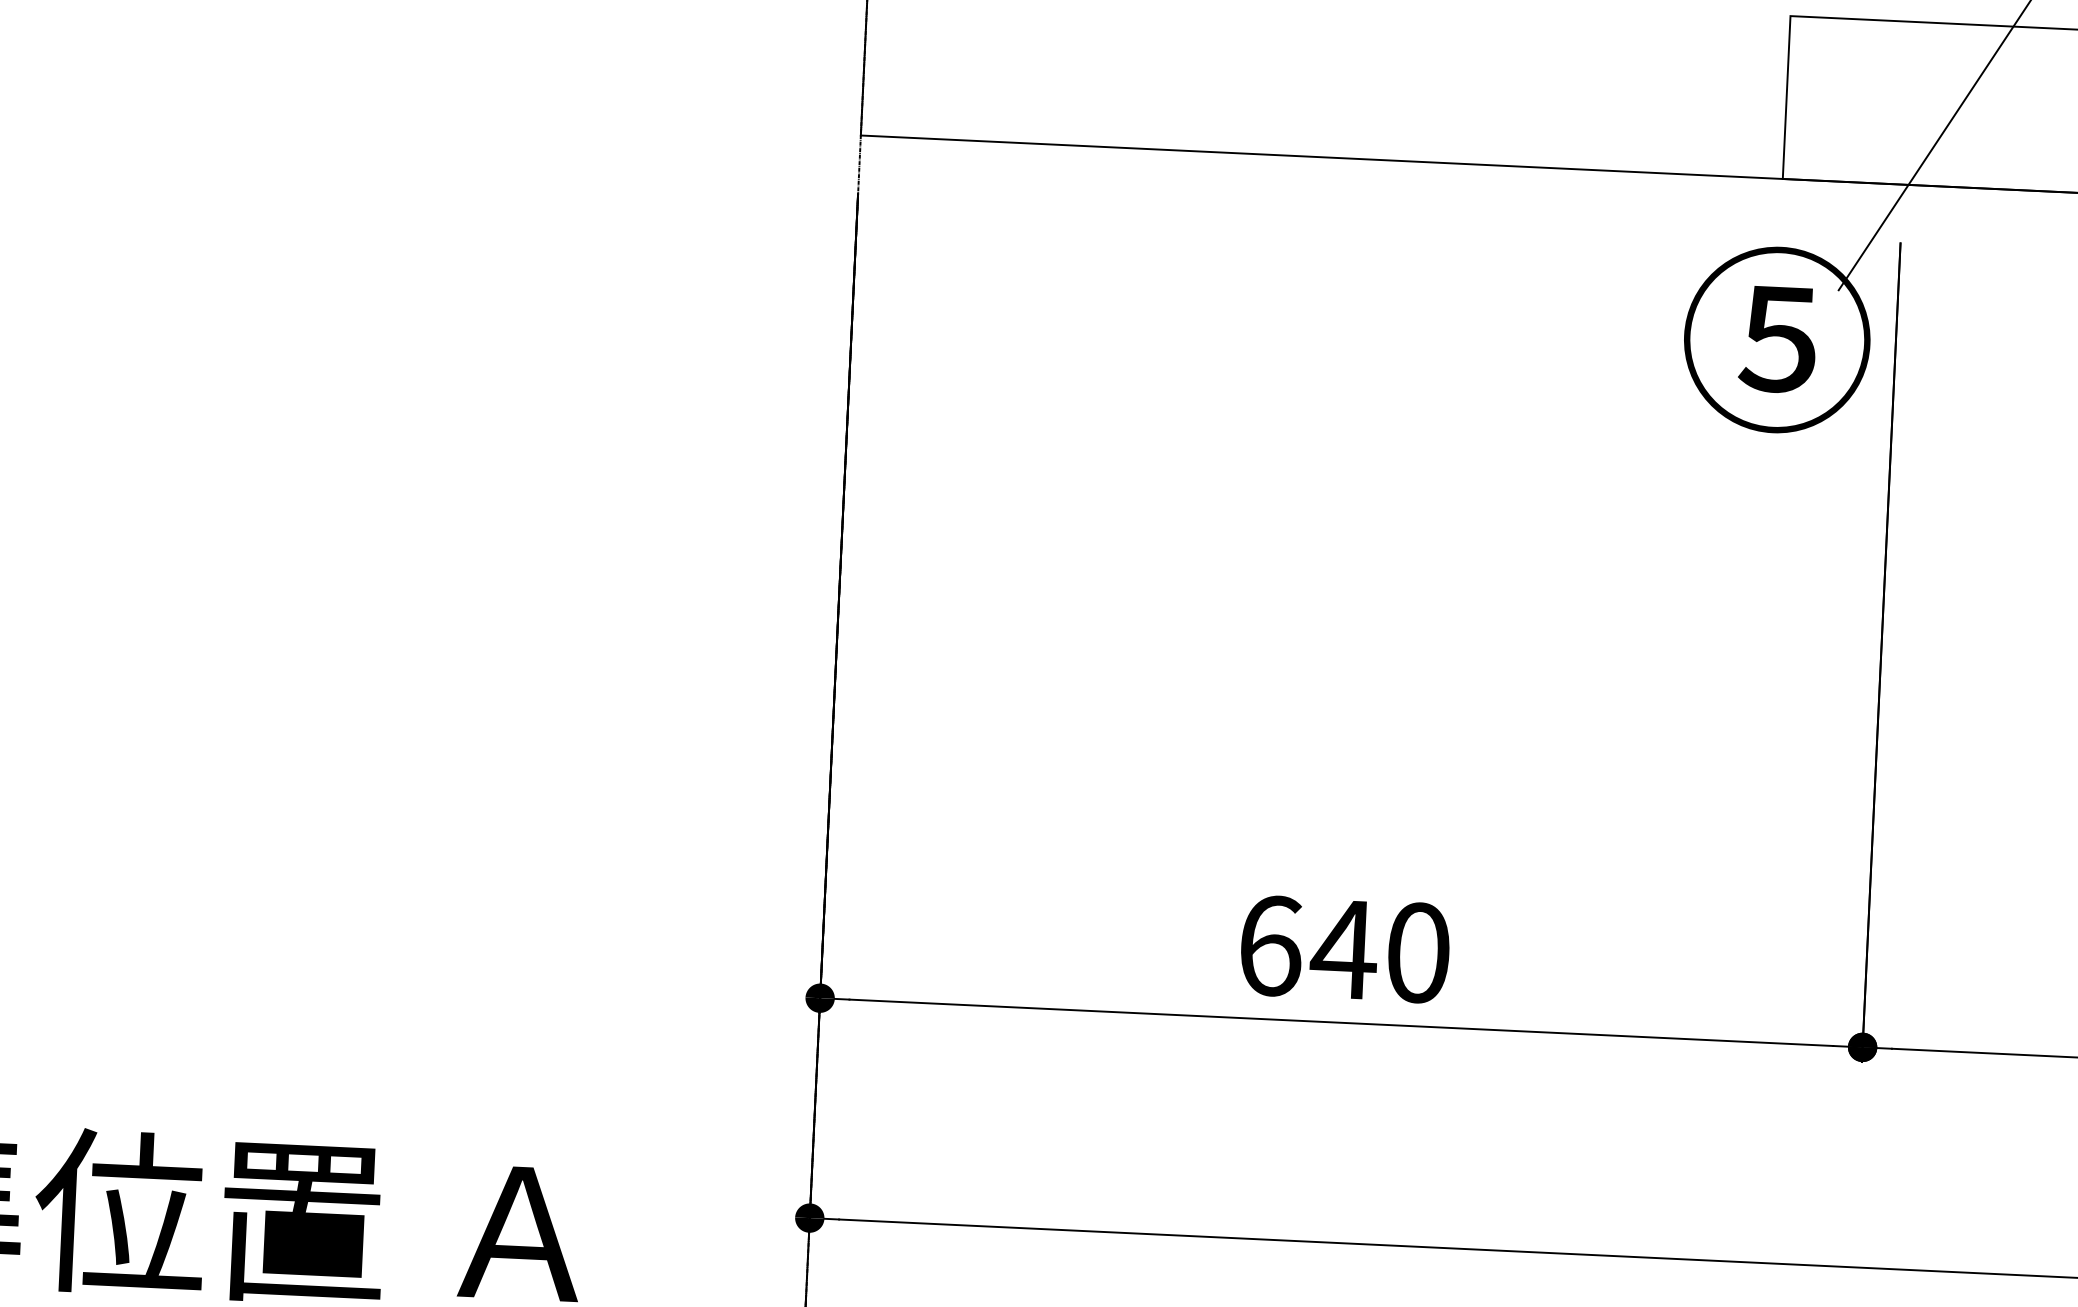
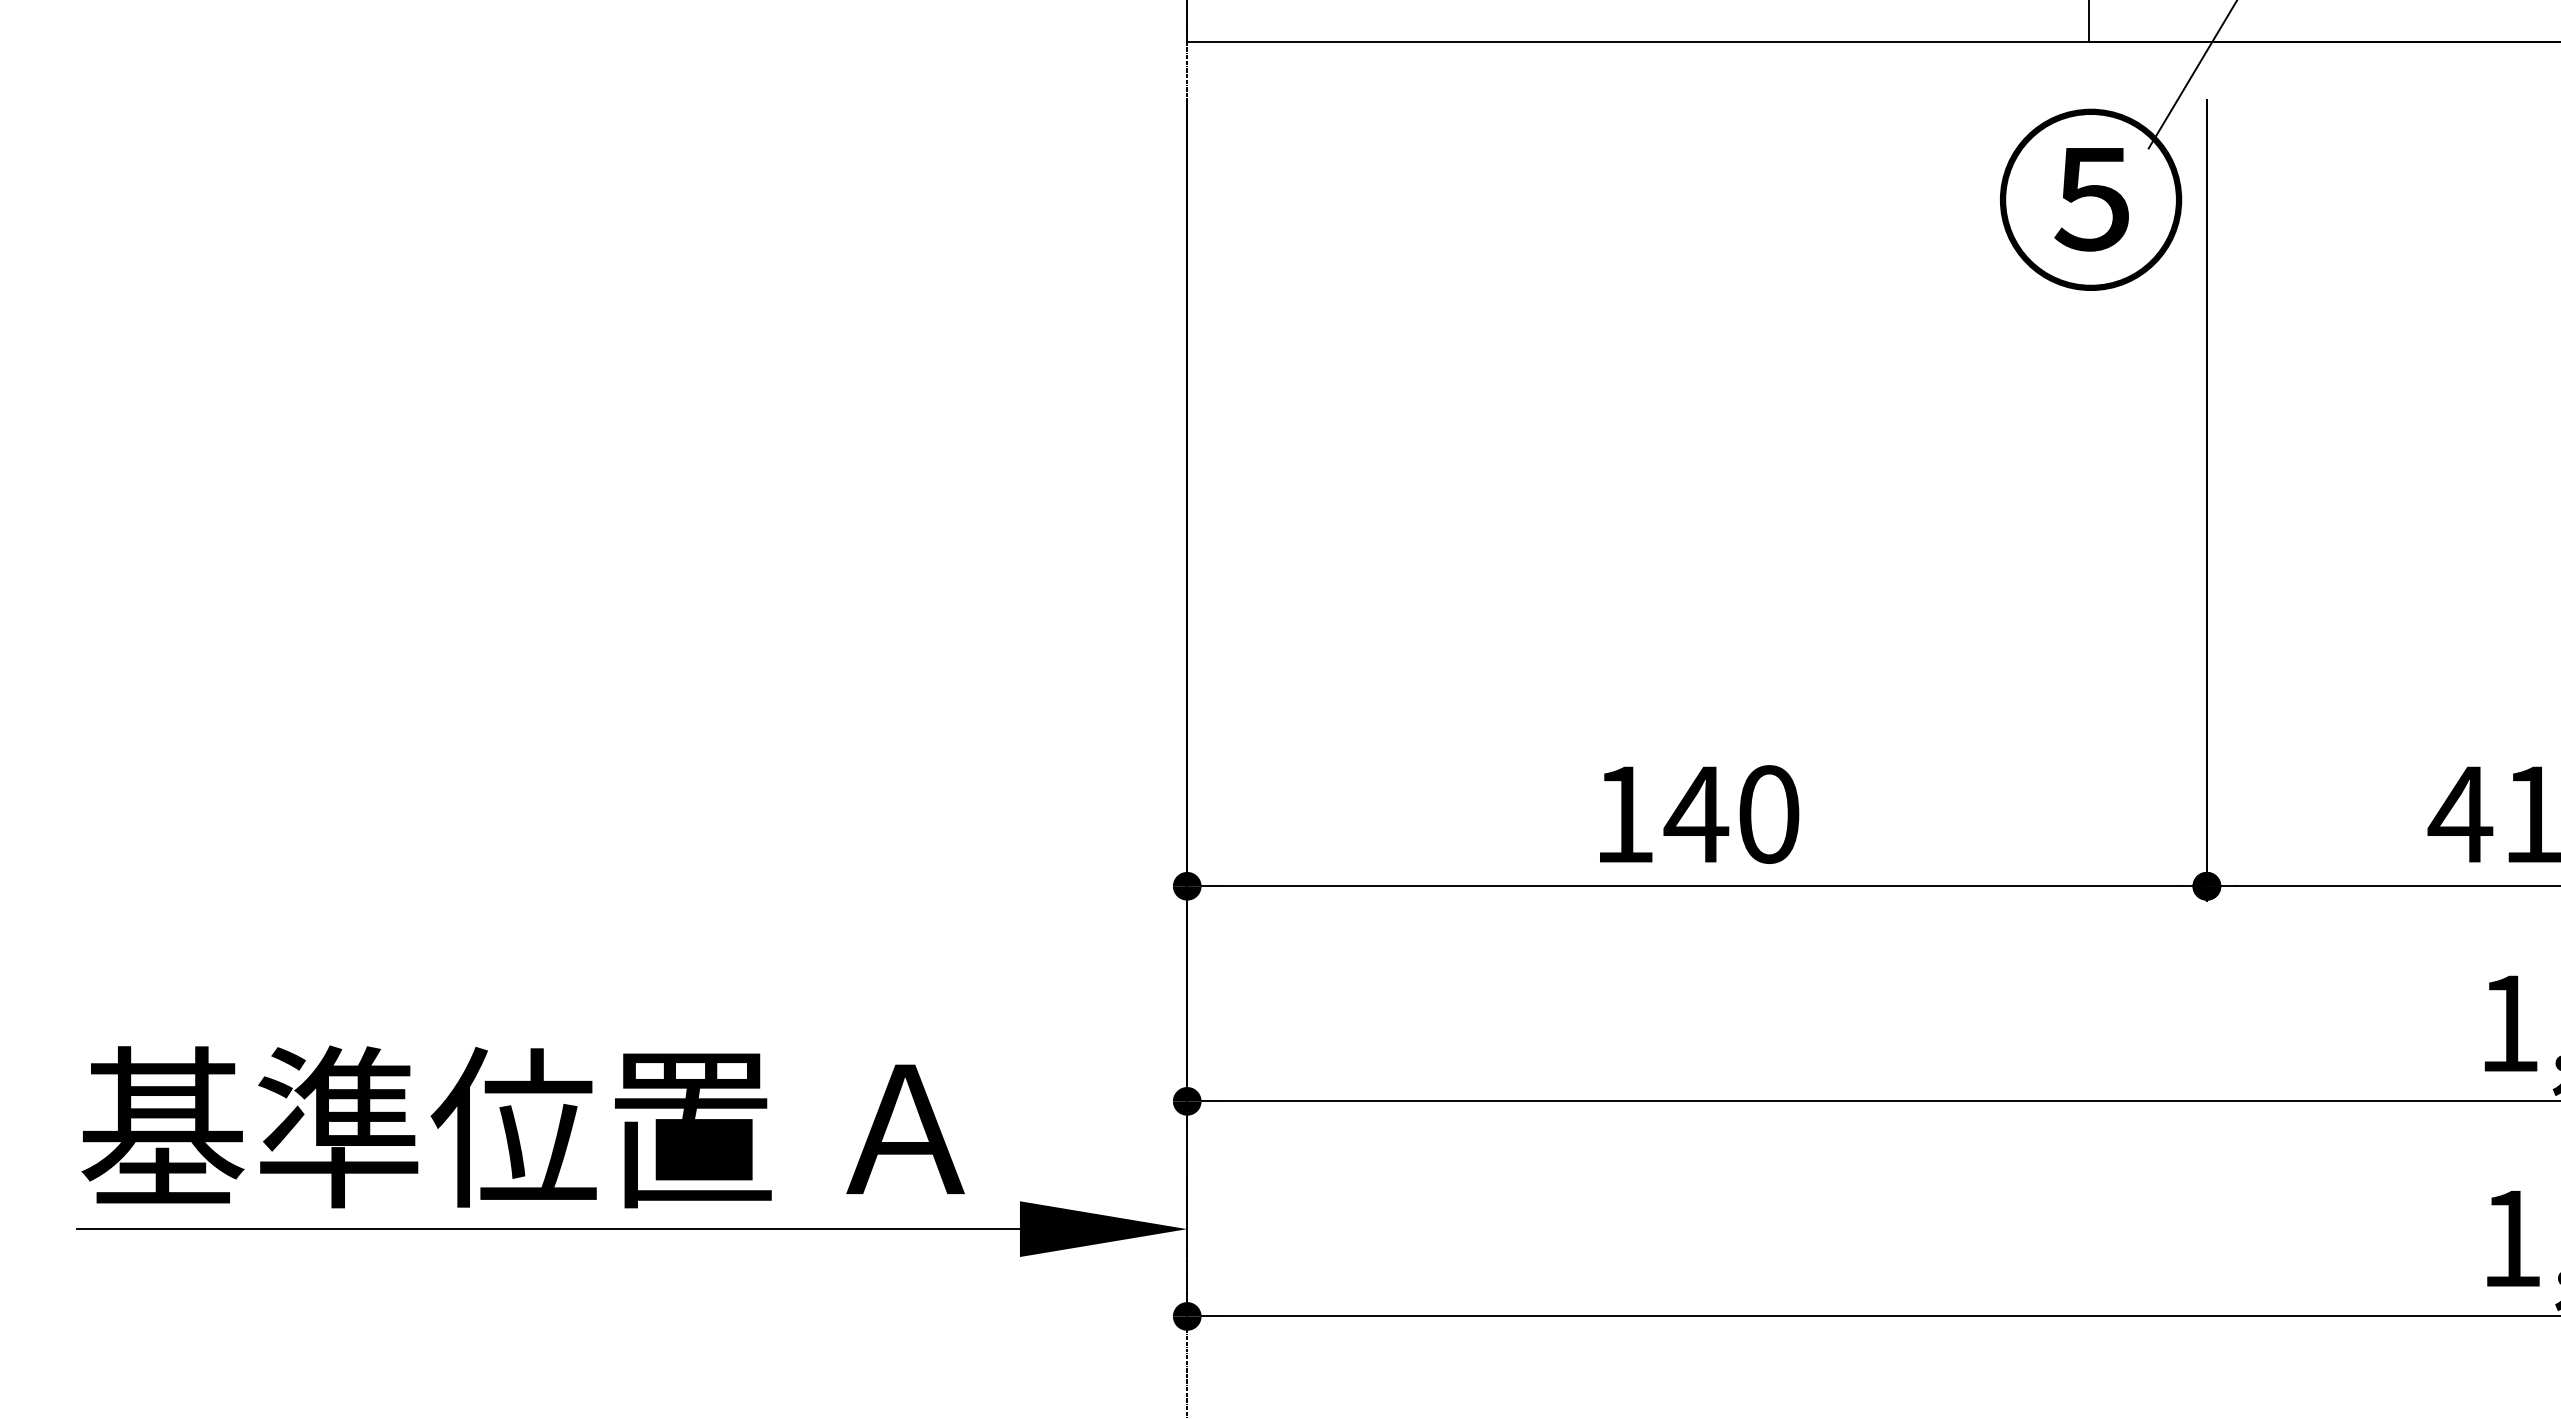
text: (1271, 945) -> (1625, 814), 640 -> 140

